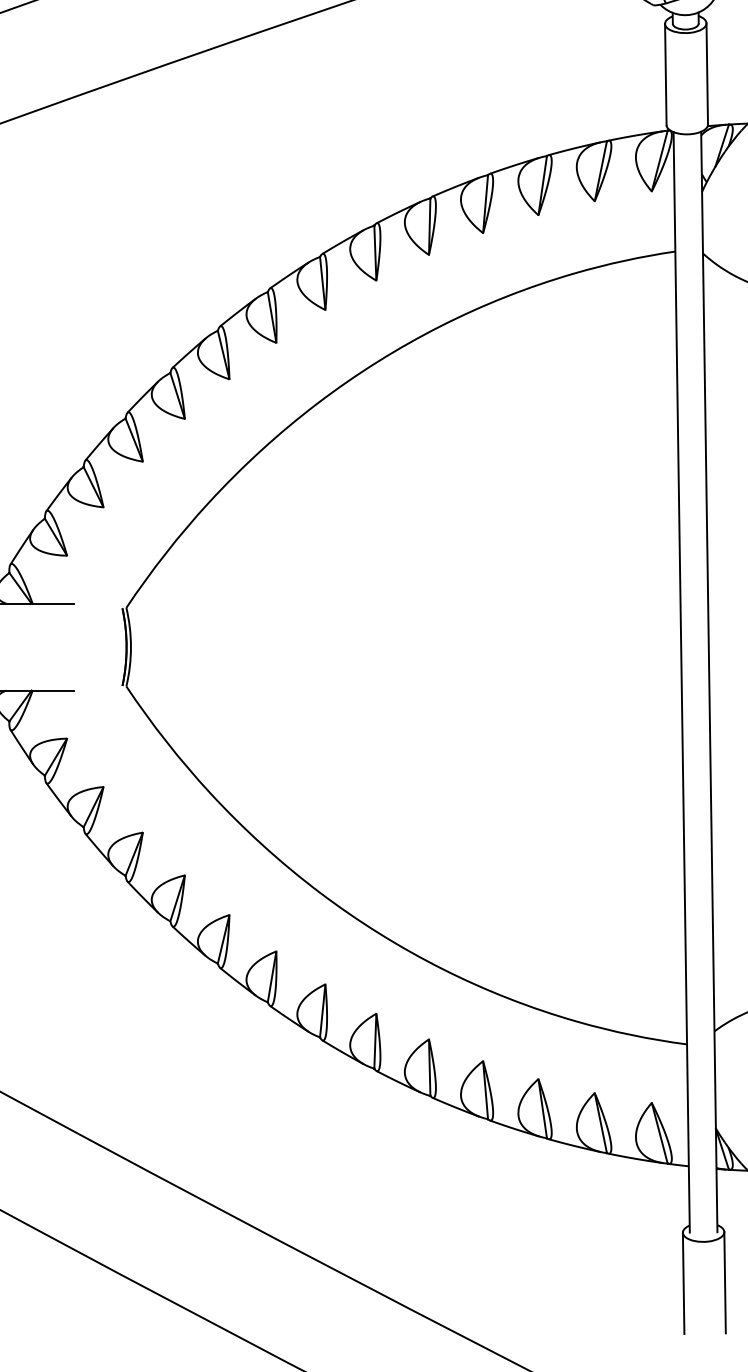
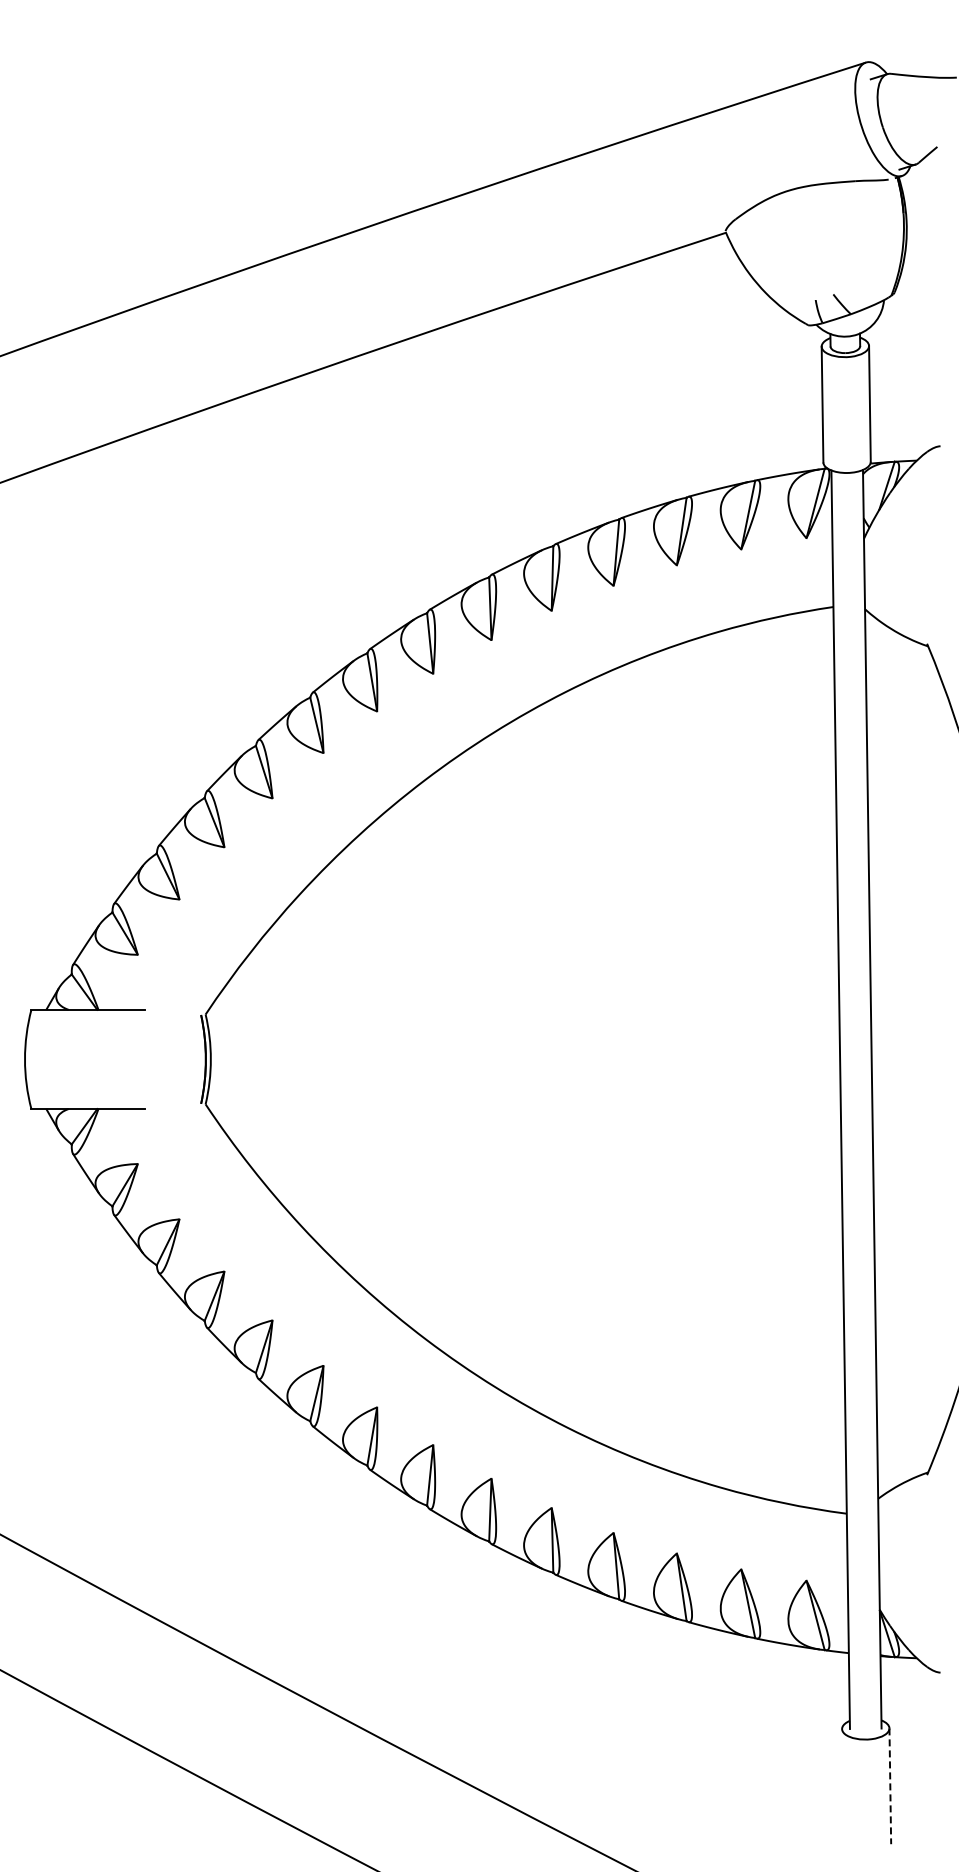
line: (683, 1282) -> (842, 1786), removed
line: (725, 1282) -> (890, 1786), solid -> dashed

